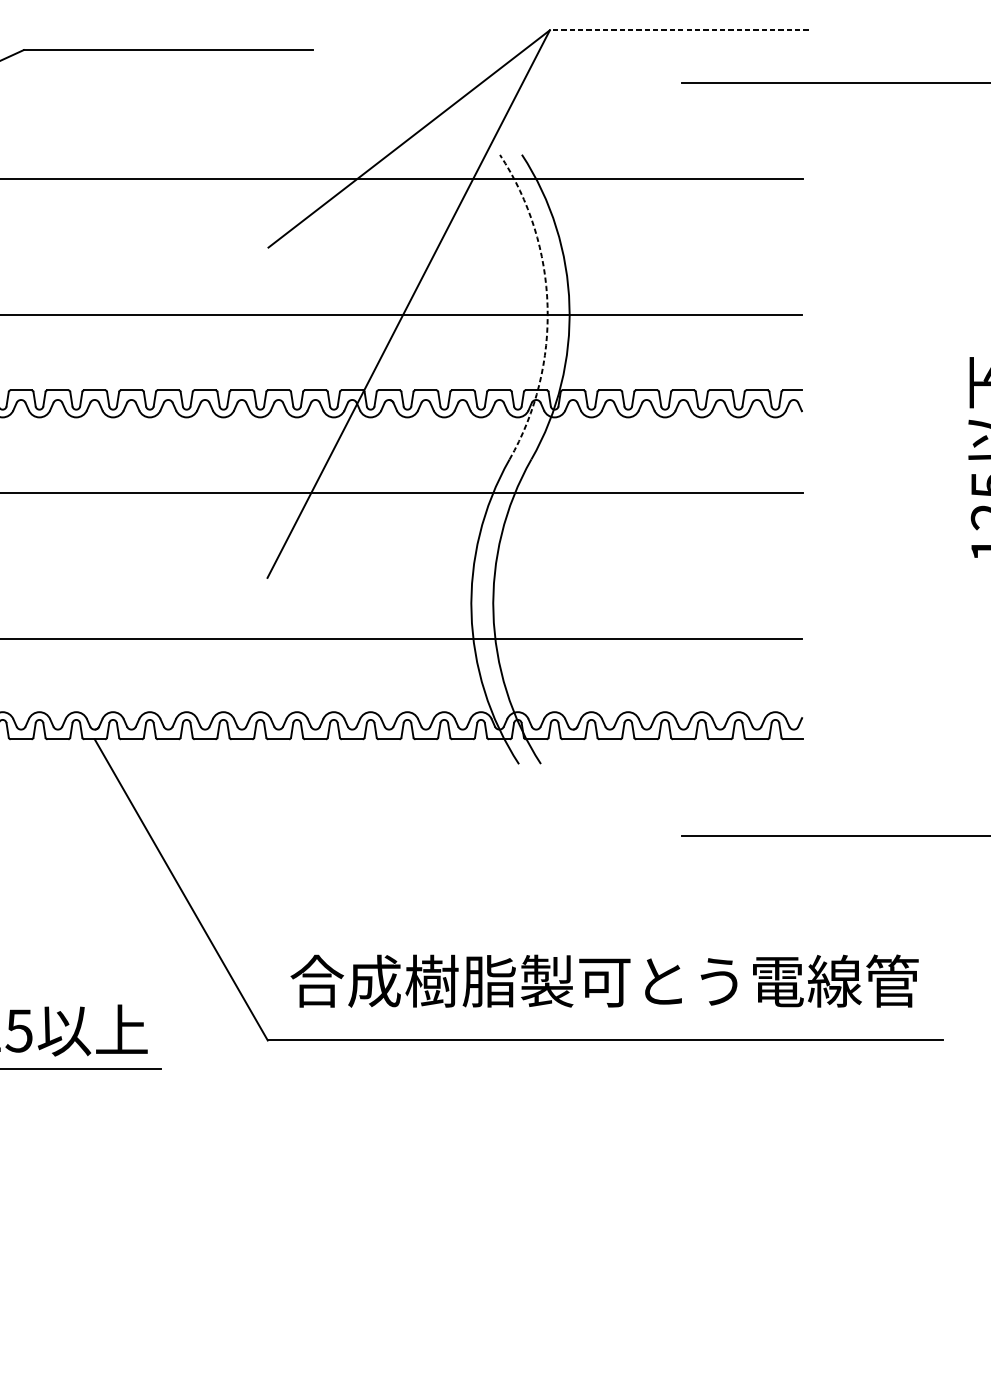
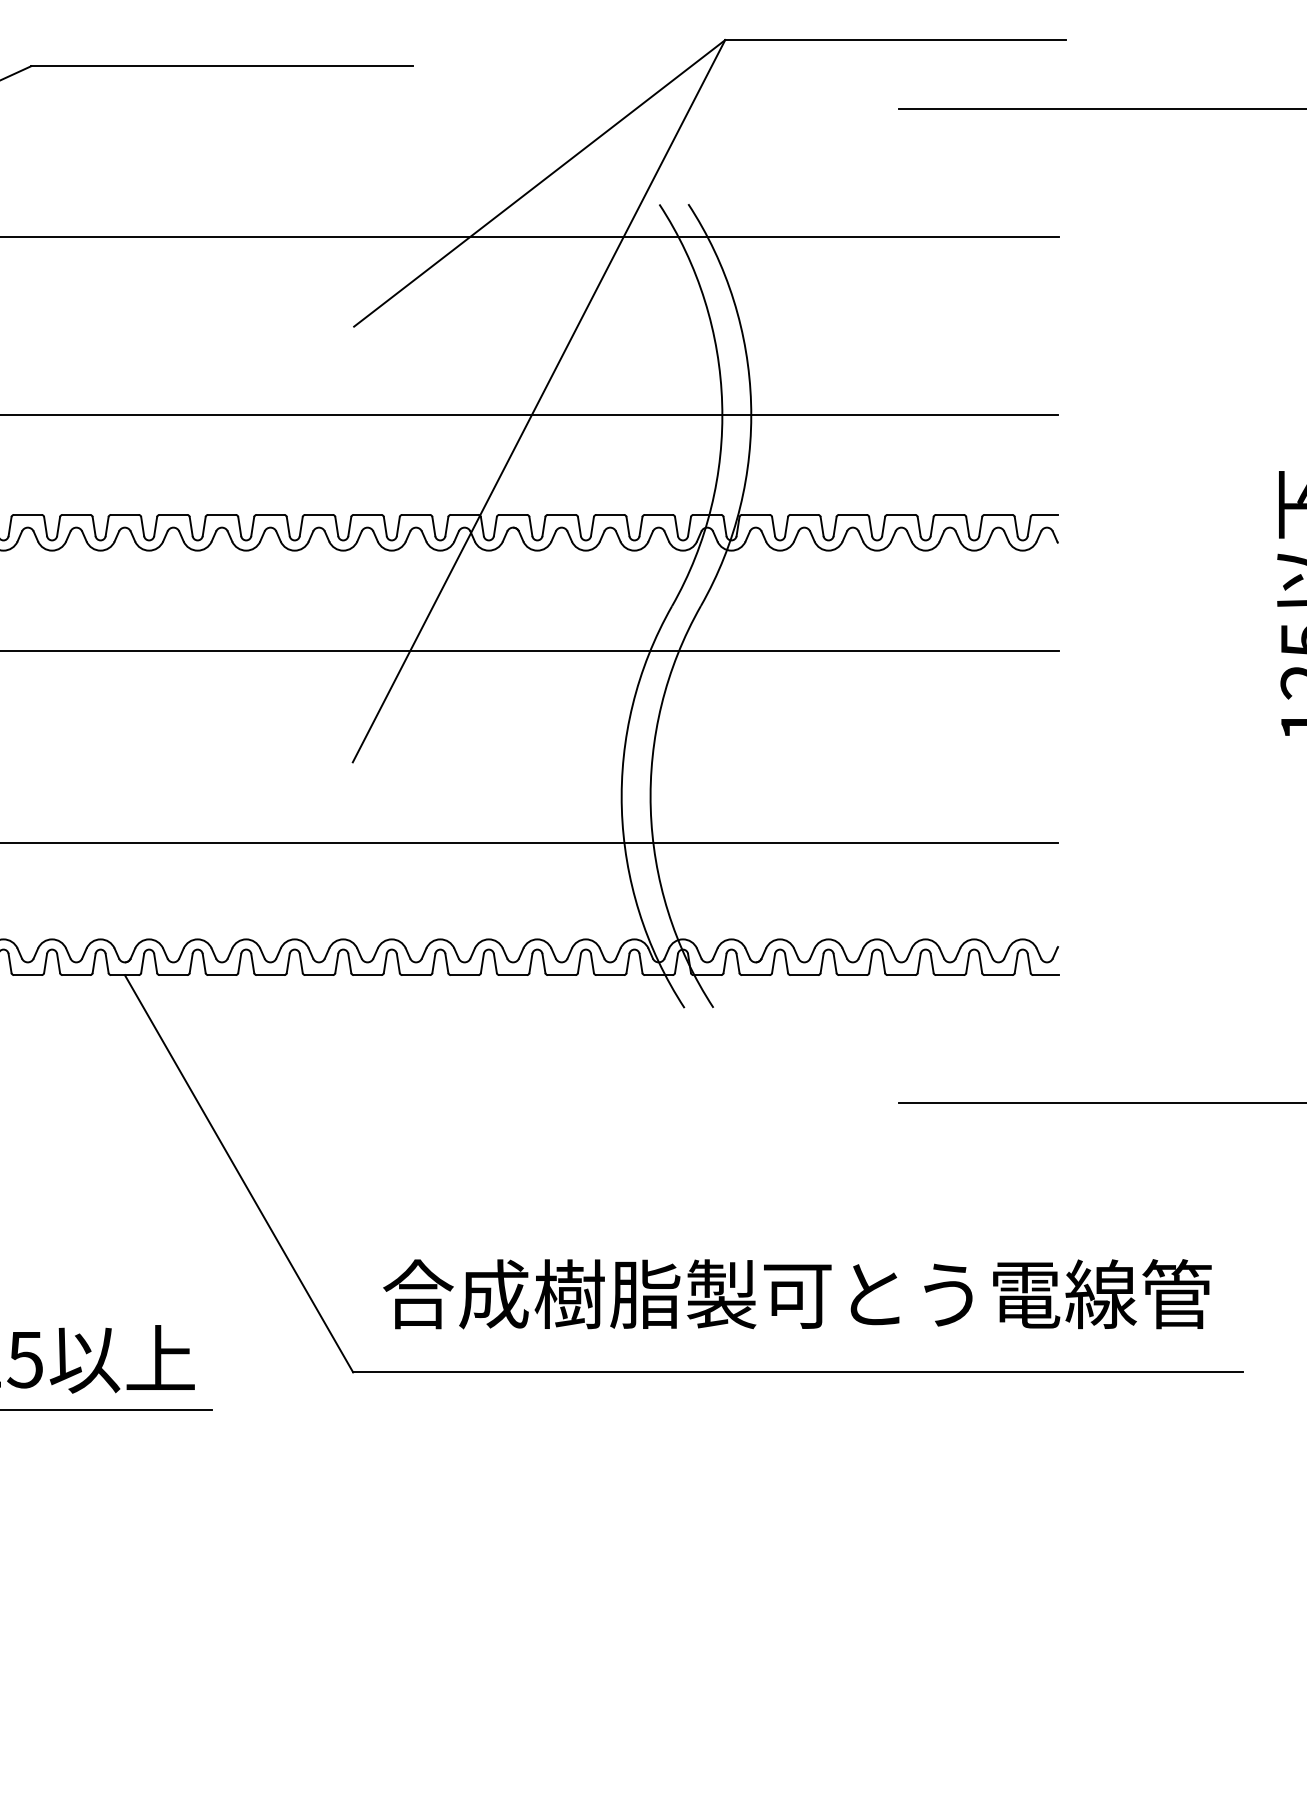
line: (678, 30) -> (895, 40), dashed -> solid
arc: (547, 305) -> (722, 403), dashed -> solid

